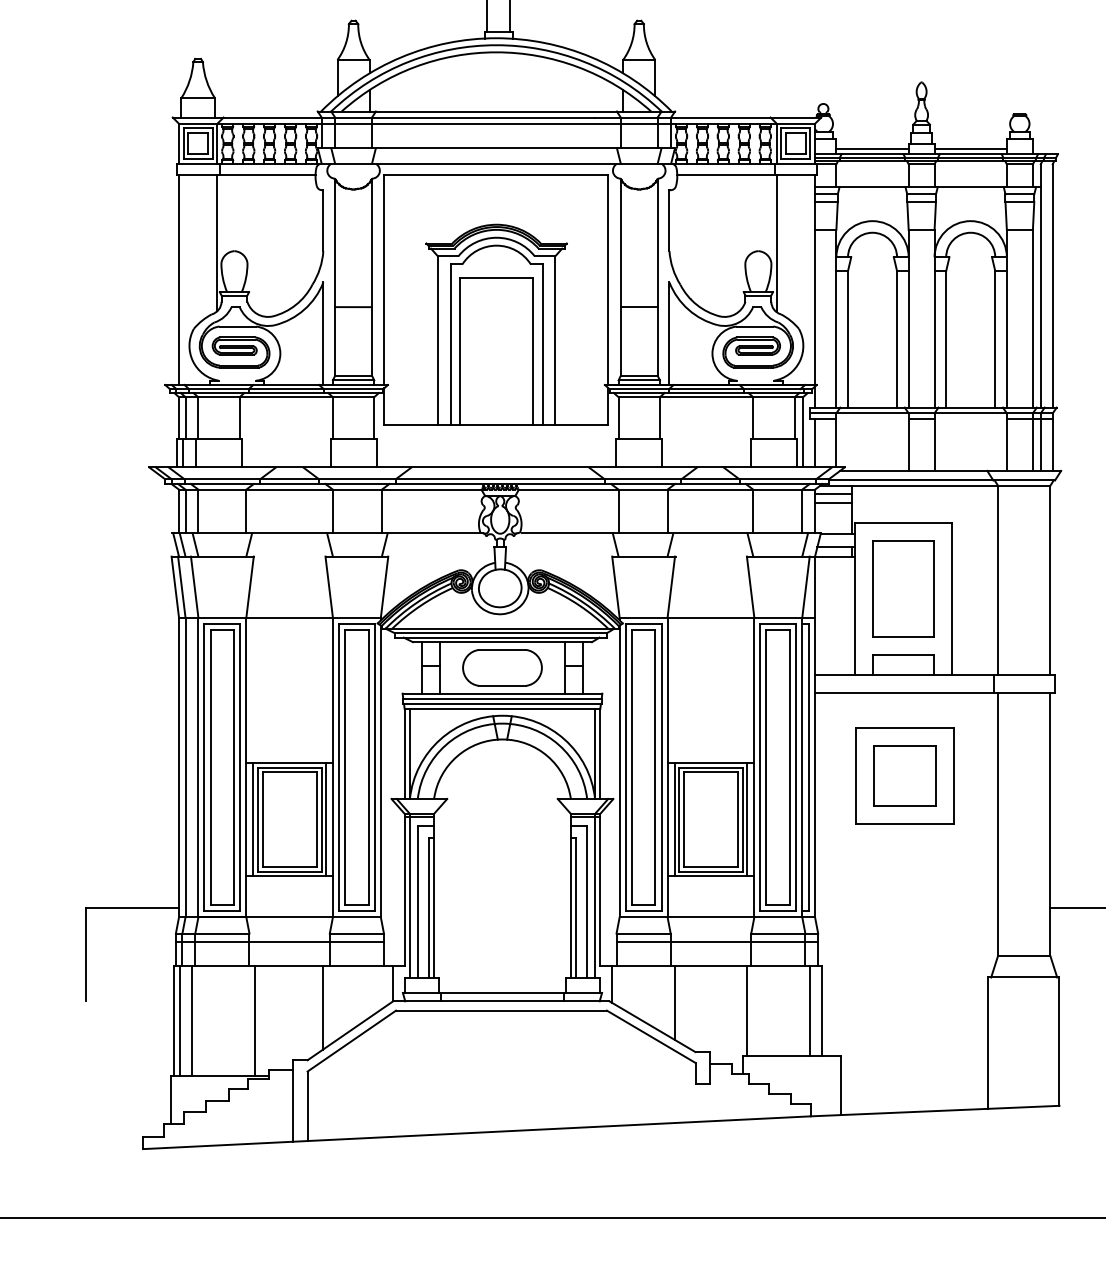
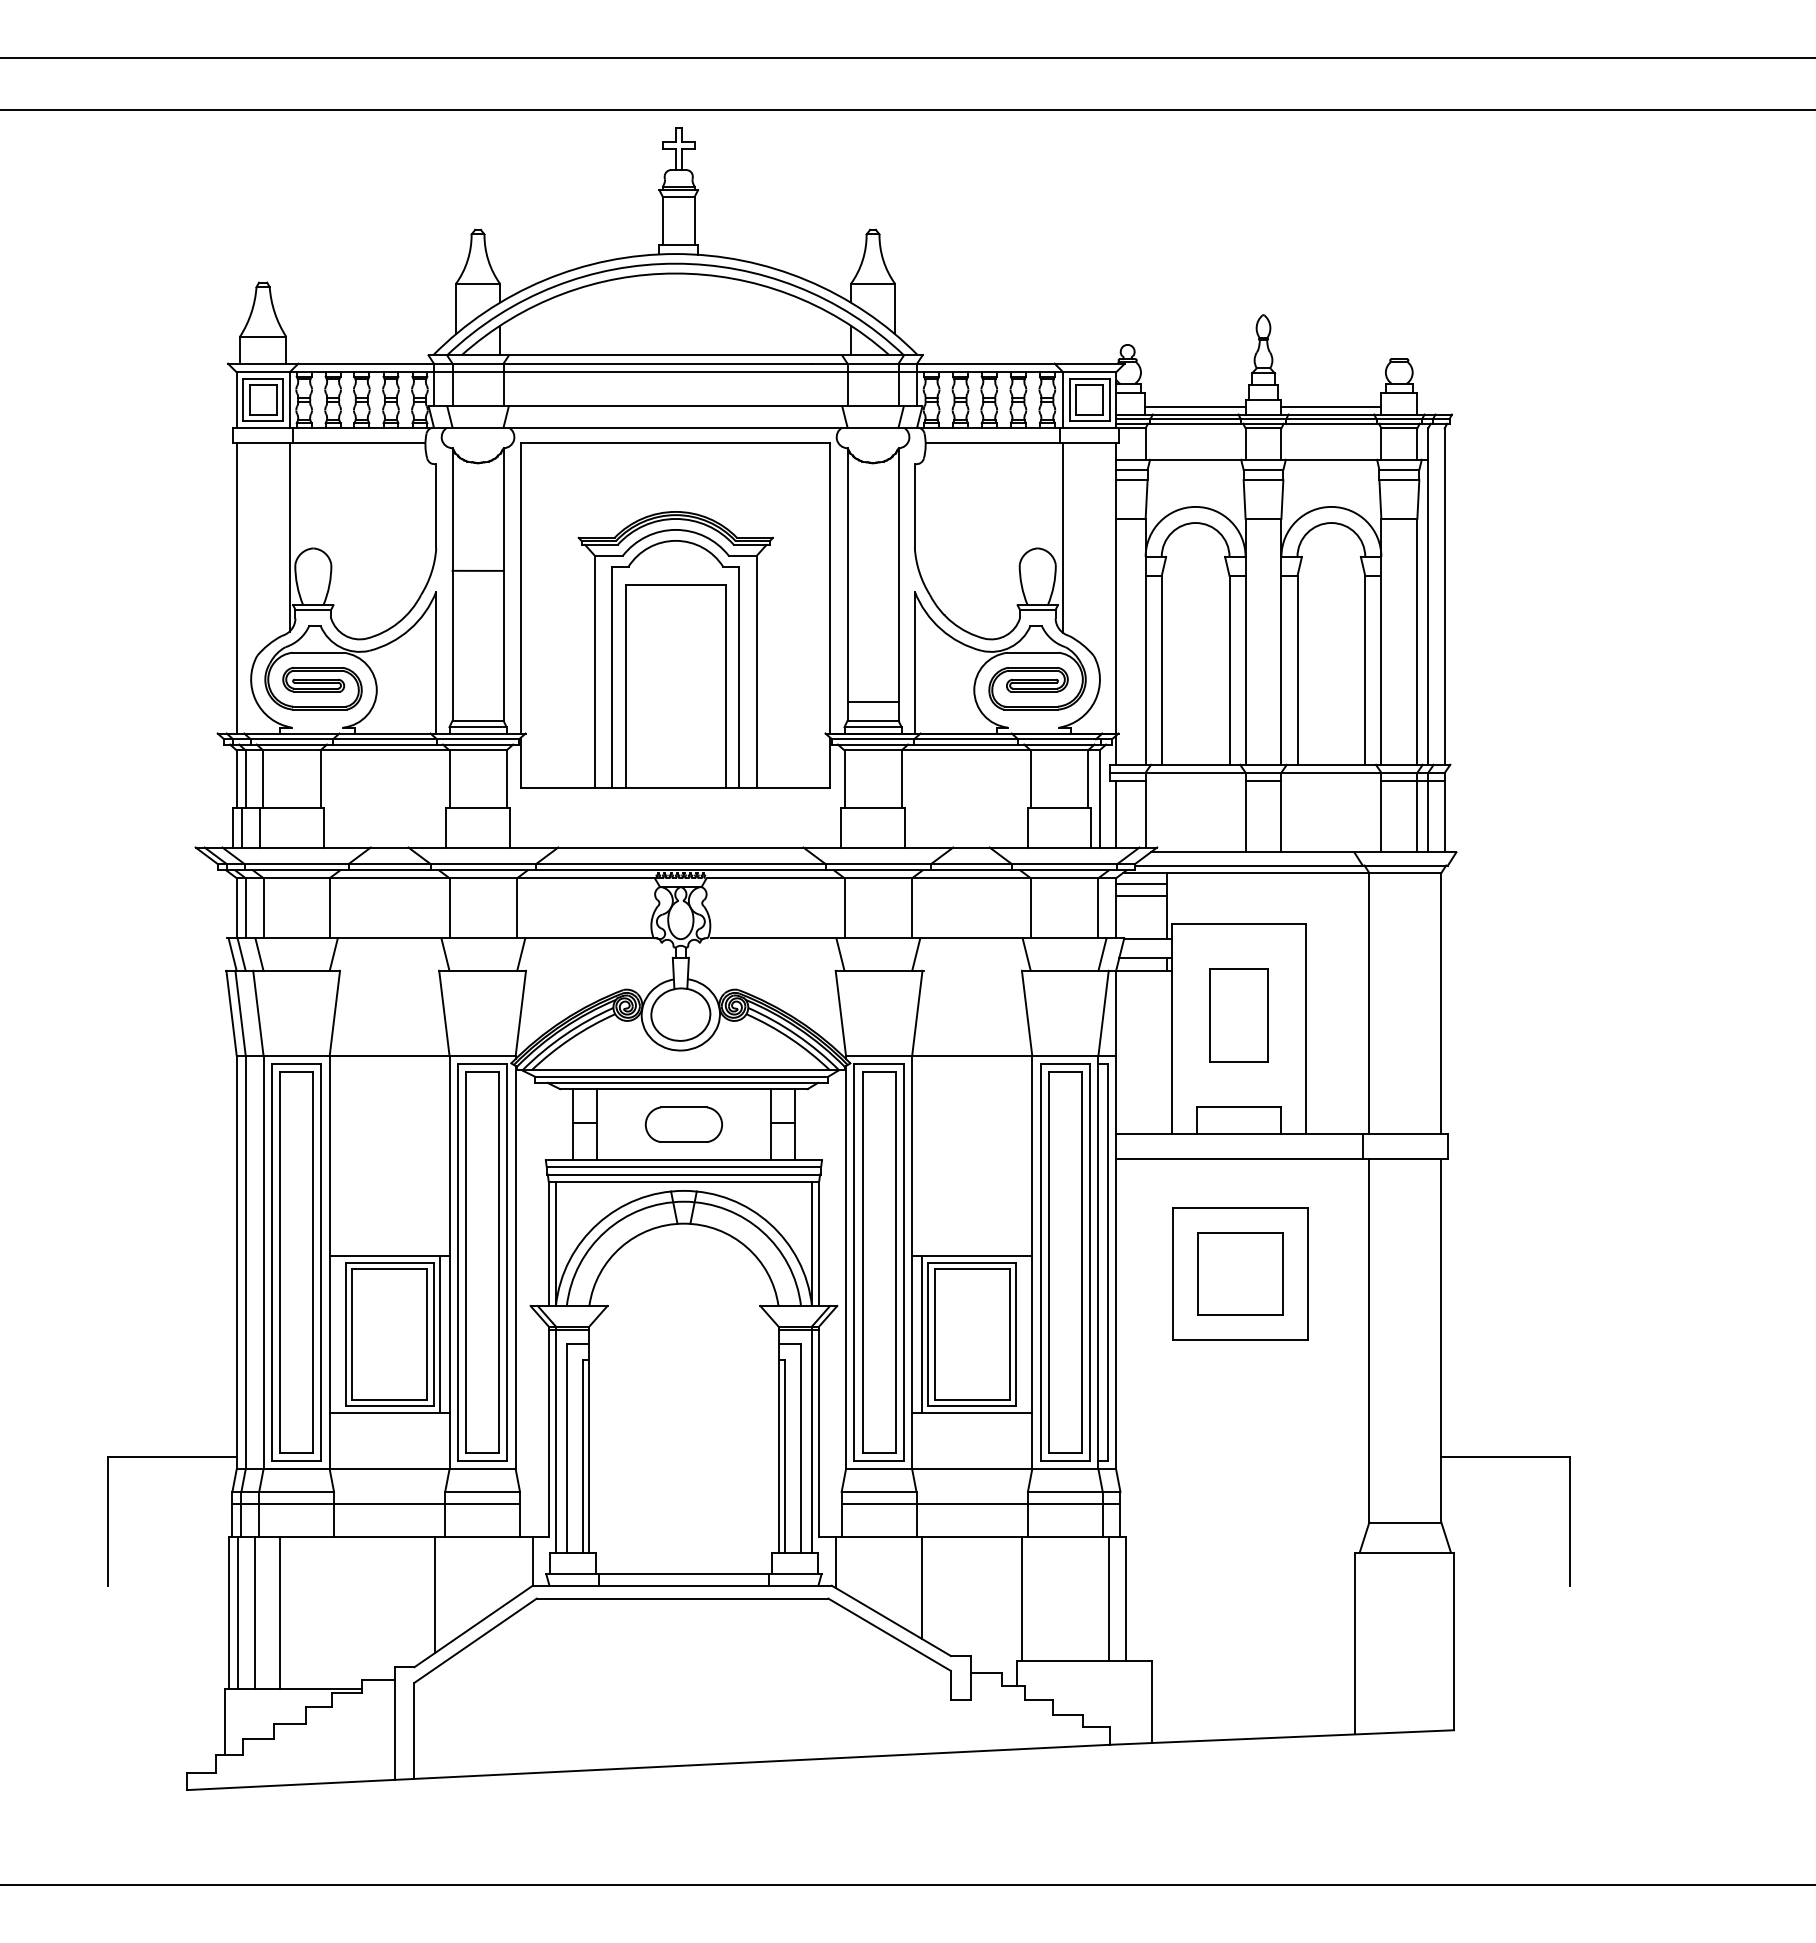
line: (353, 306) -> (477, 570), moved
line: (638, 306) -> (872, 701), moved
part: (903, 588) -> (1238, 1015), size x0.7
part: (502, 667) -> (683, 1124), size x0.7
line: (253, 819) -> (339, 1334), removed
line: (747, 819) -> (1022, 1334), removed
line: (254, 1021) -> (280, 1613), moved

